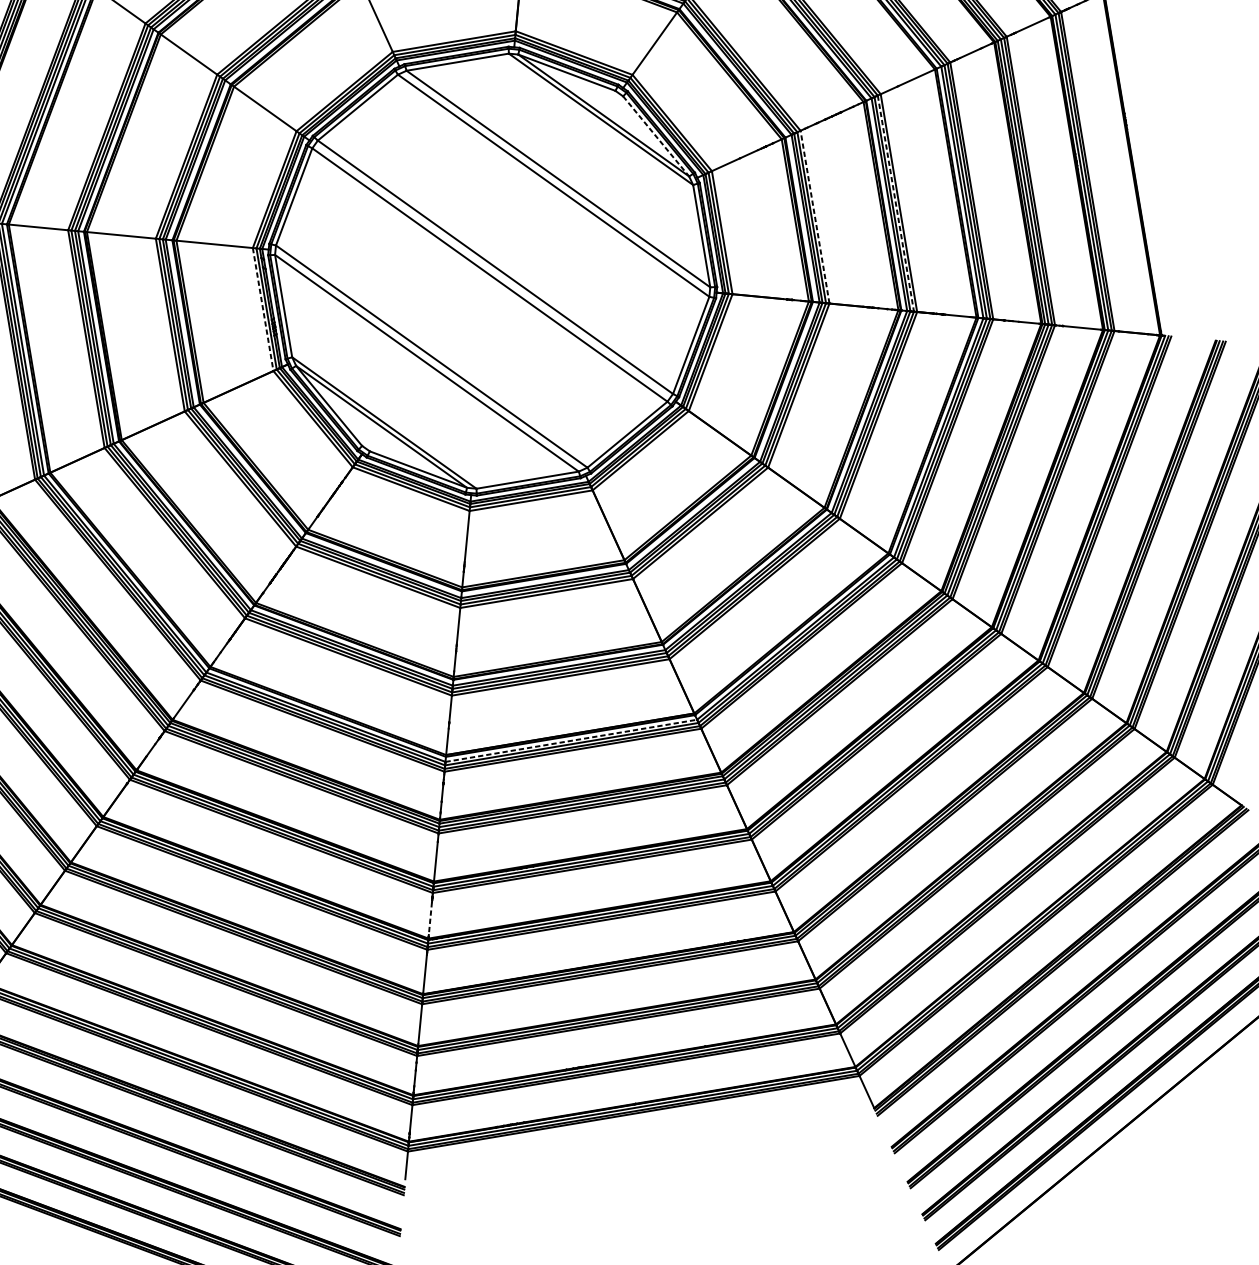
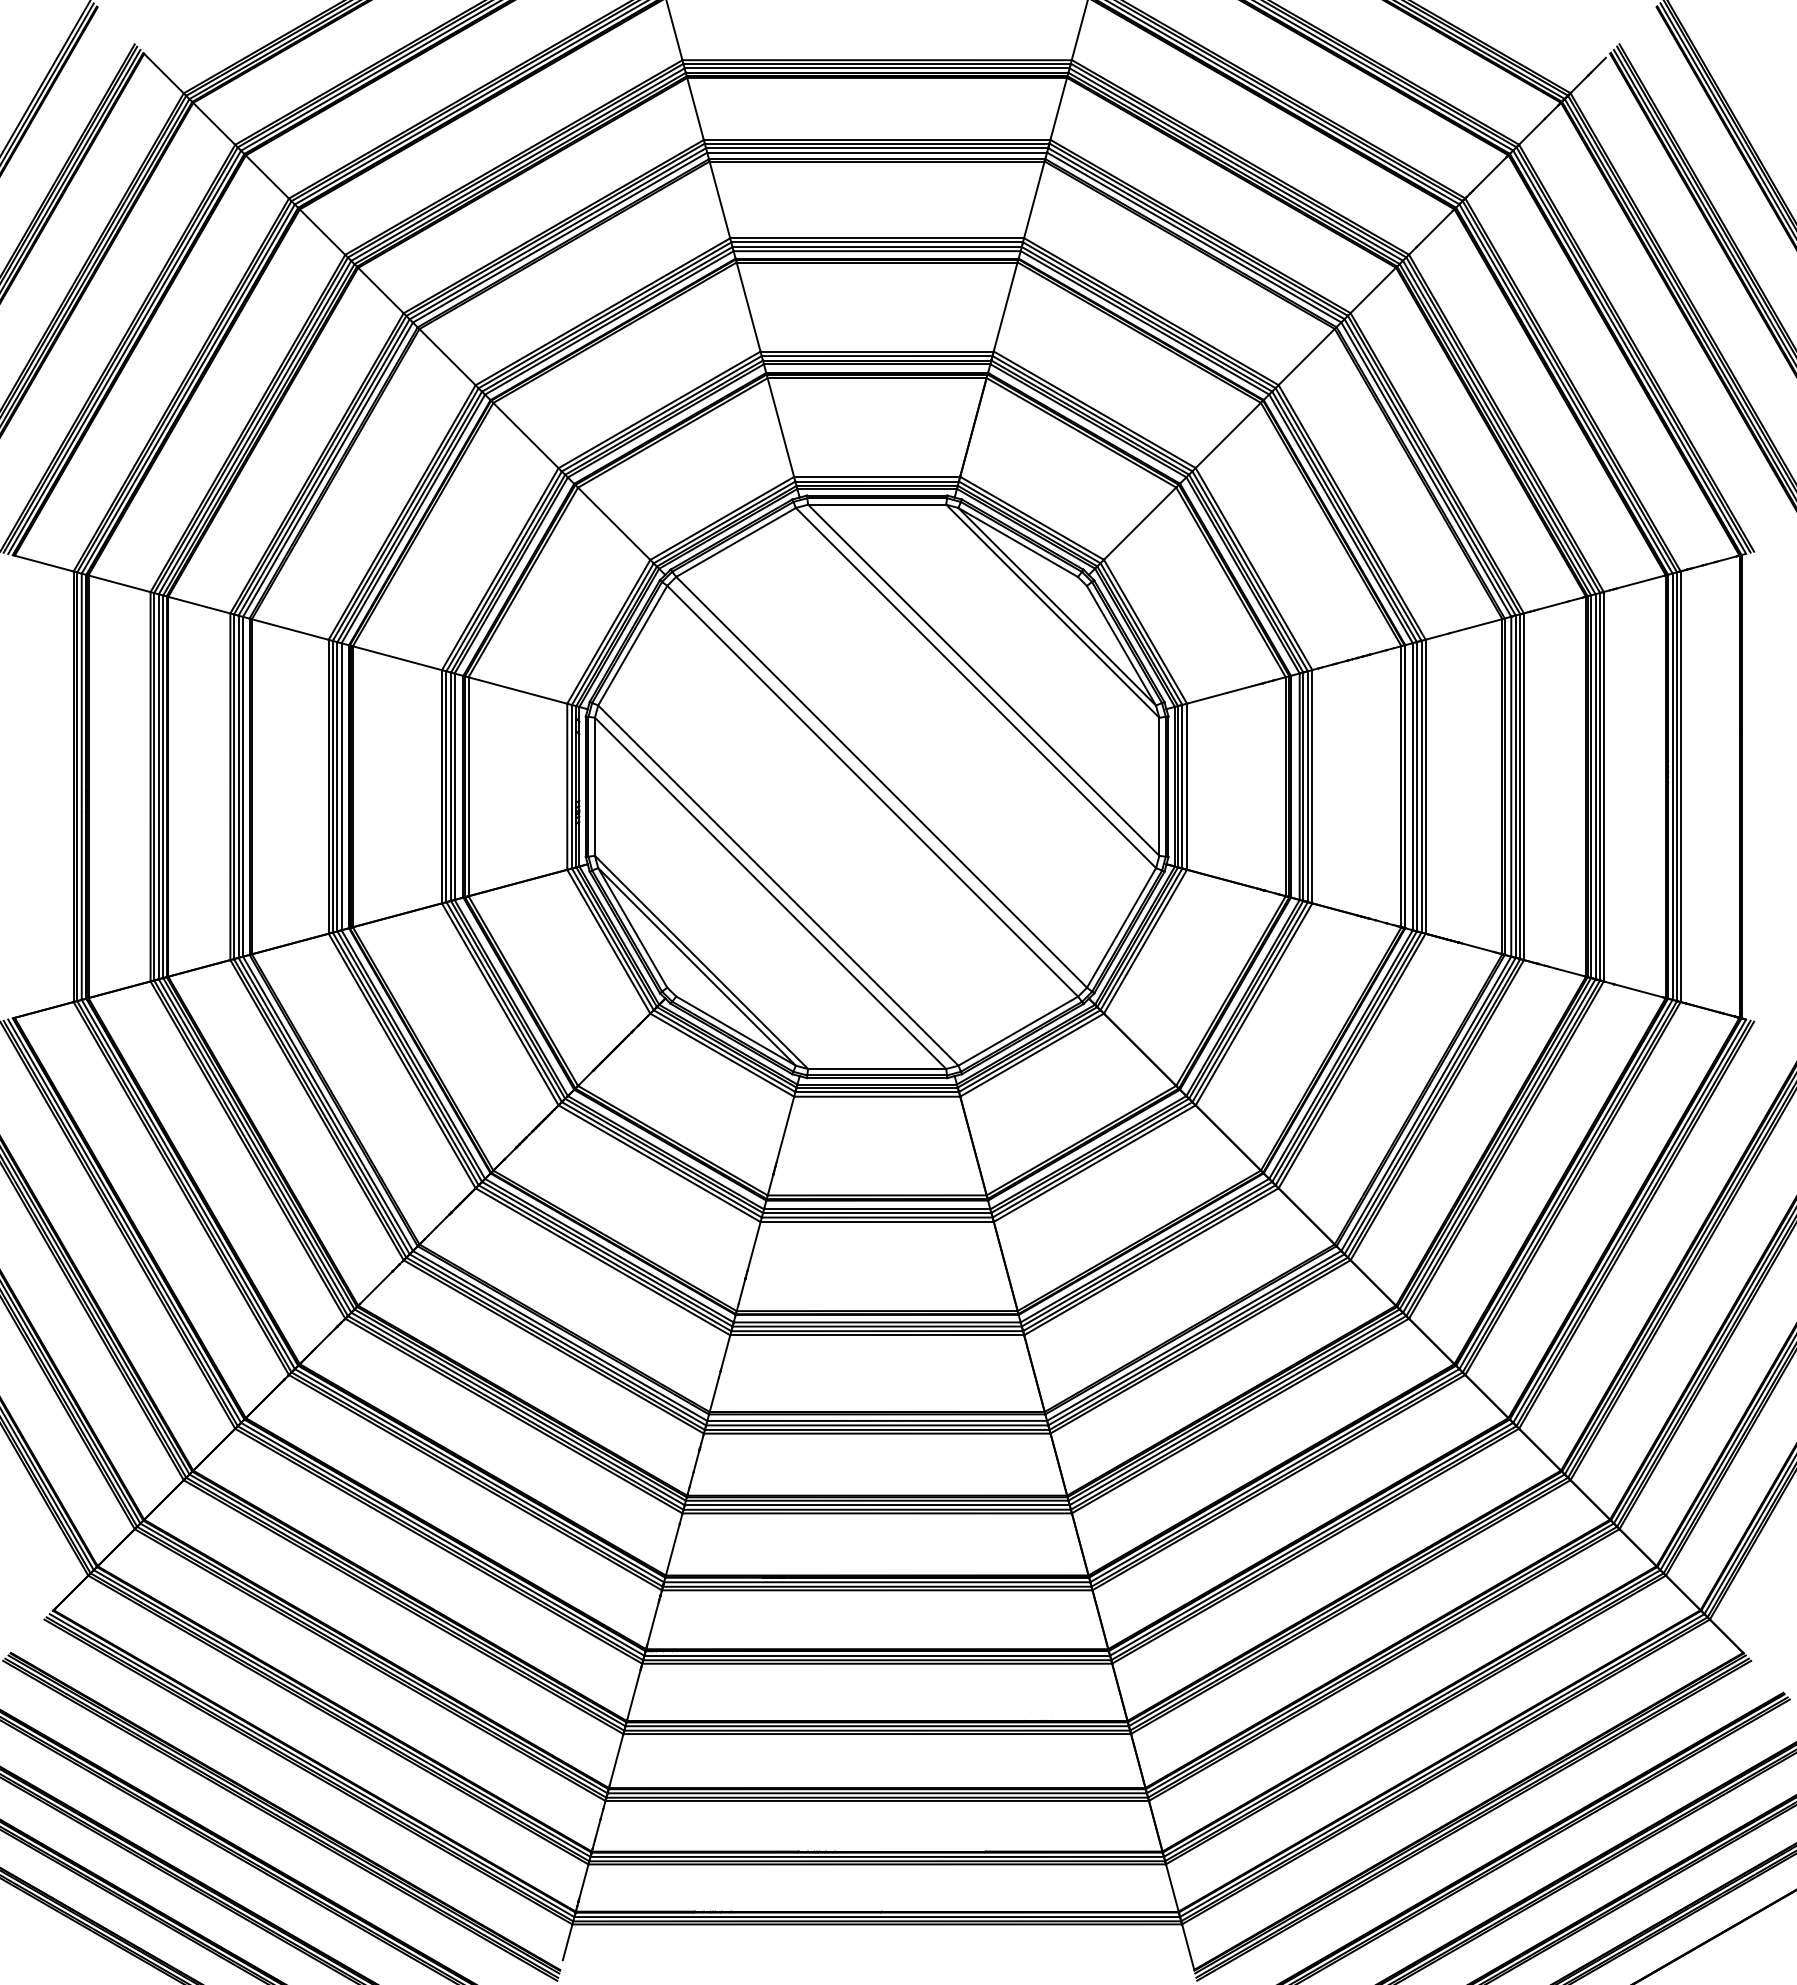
line: (656, 136) -> (1121, 646), dashed -> solid
line: (895, 203) -> (1421, 786), dashed -> solid
line: (815, 216) -> (1312, 786), dashed -> solid
line: (263, 310) -> (567, 787), dashed -> solid
line: (571, 740) -> (877, 1420), dashed -> solid
line: (430, 918) -> (653, 1623), dashed -> solid

